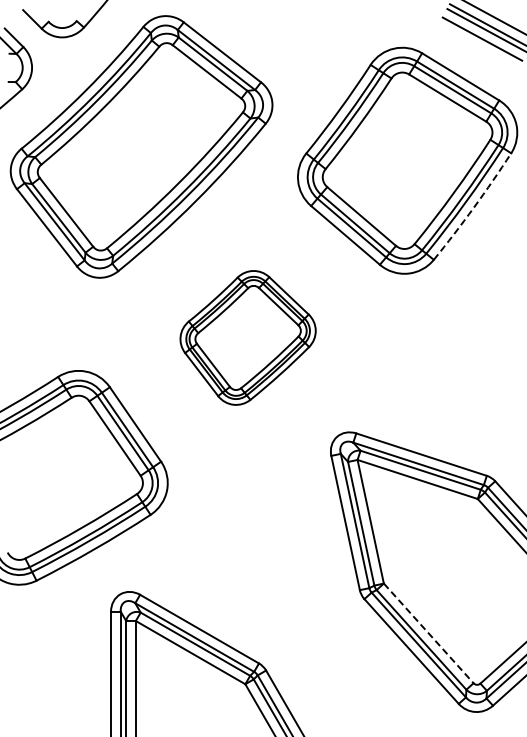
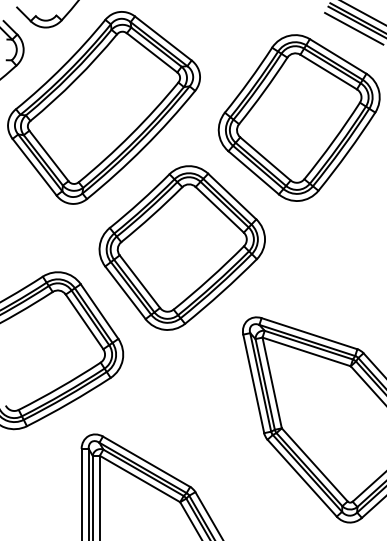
arc: (473, 207) -> (347, 152), dashed -> solid
part: (247, 337) -> (181, 247), size x1.67
line: (429, 633) -> (315, 464), dashed -> solid

